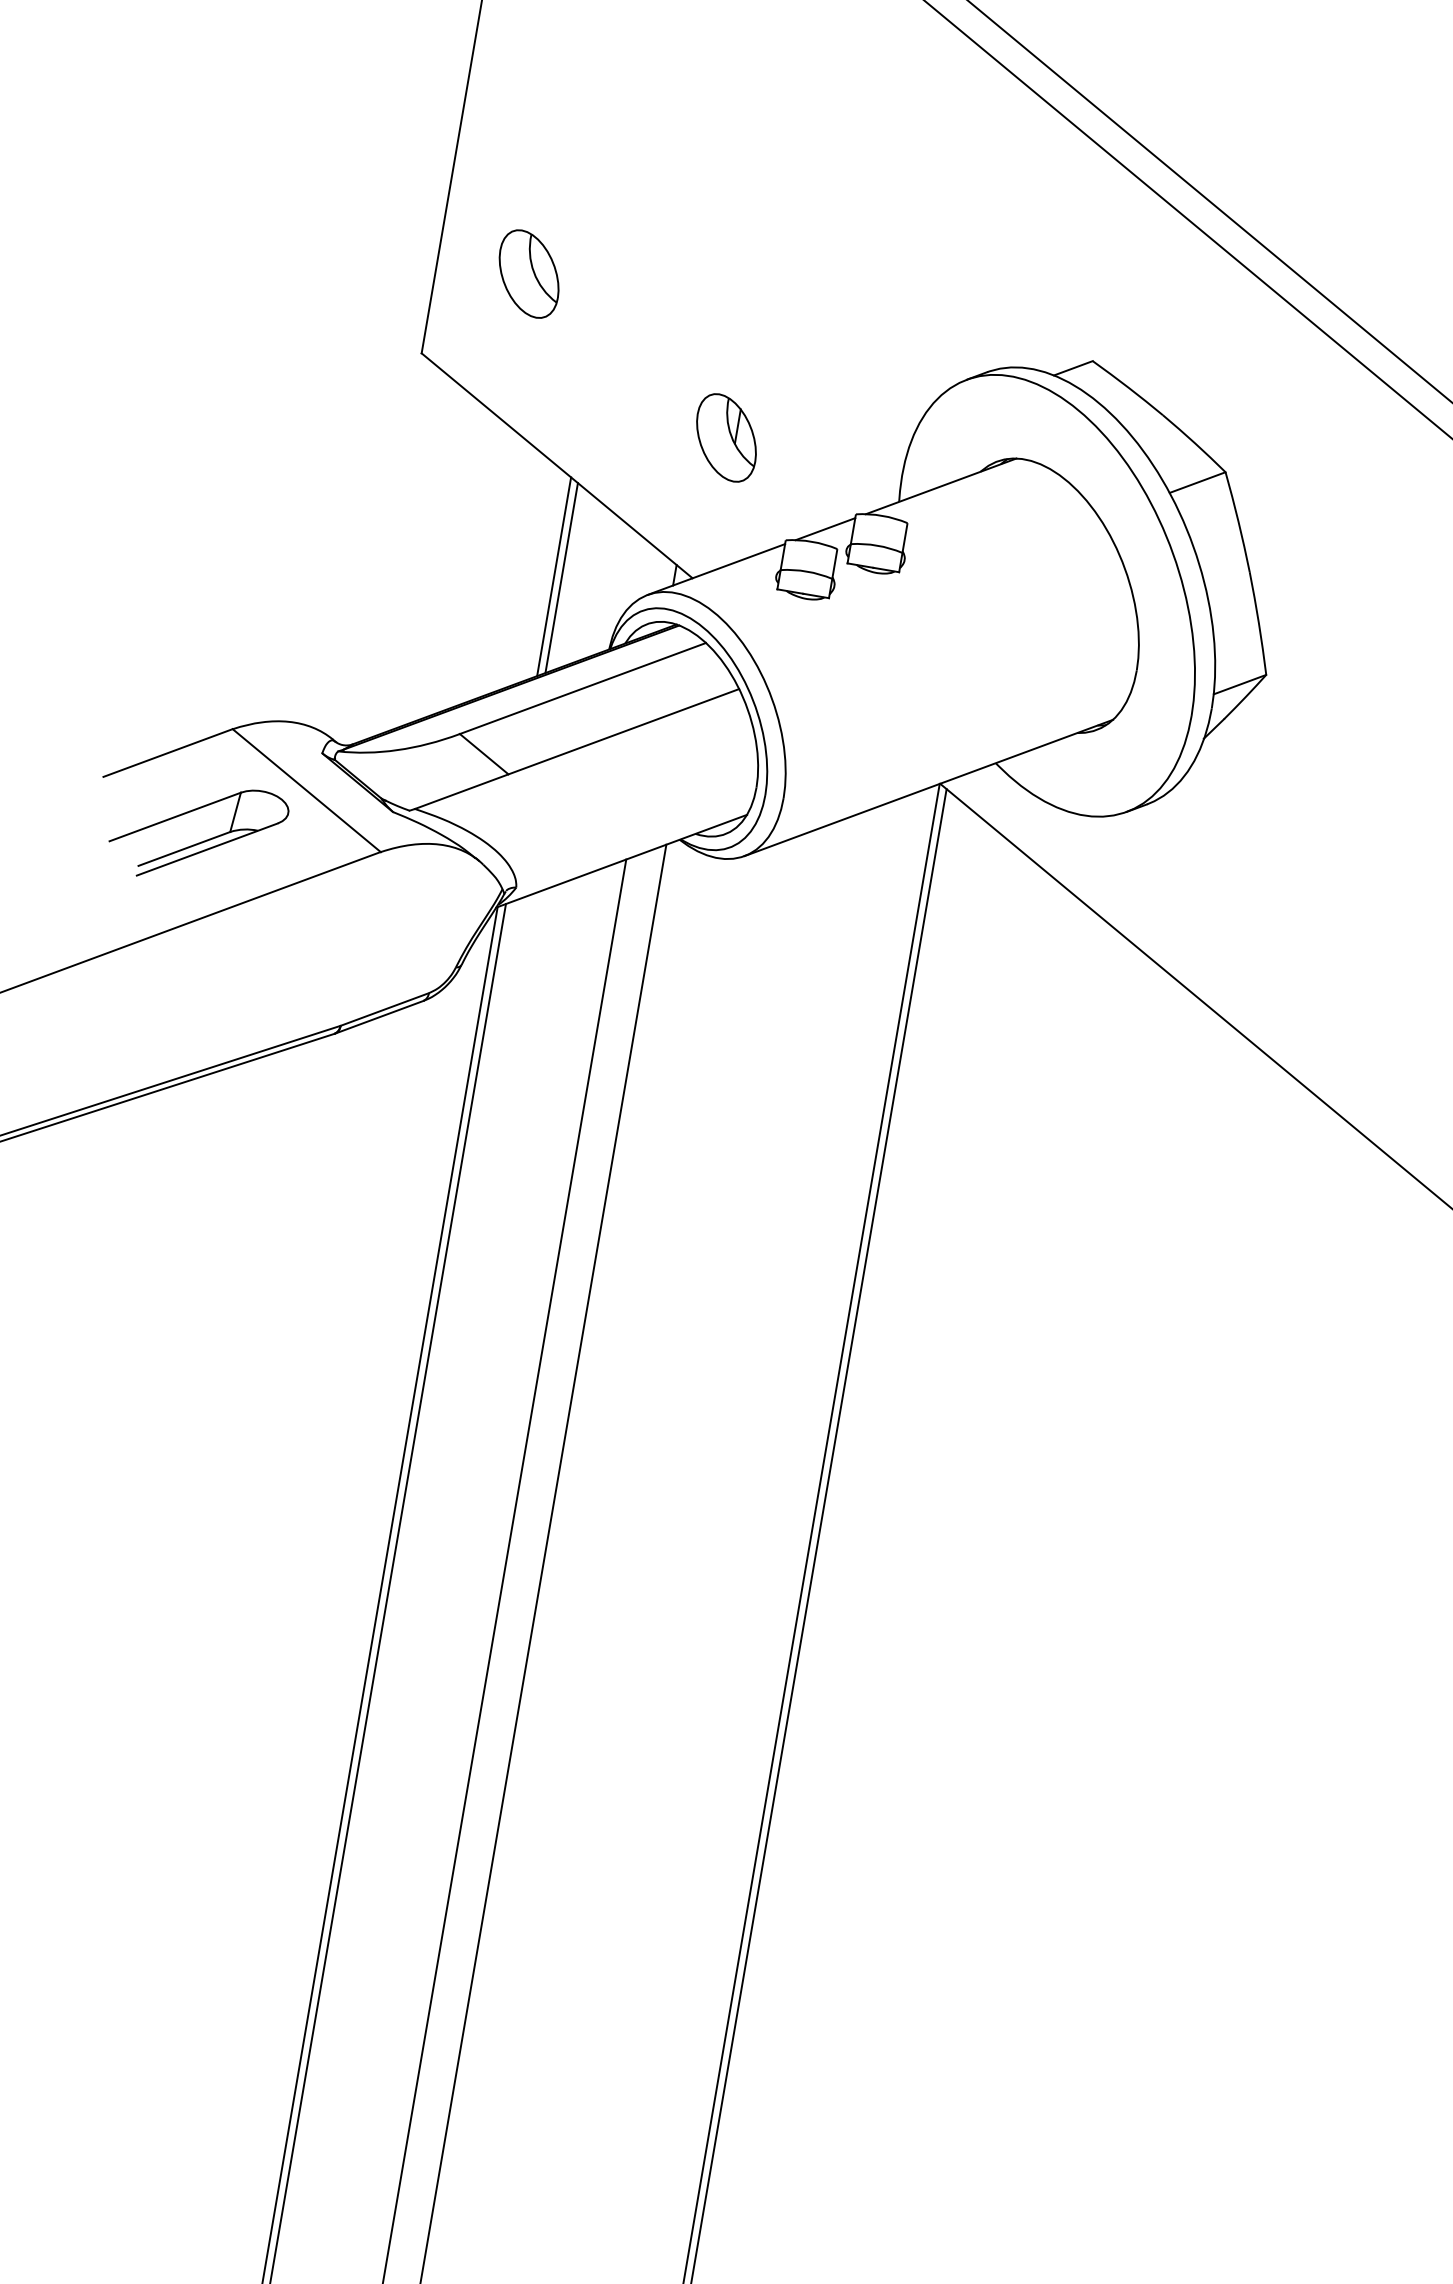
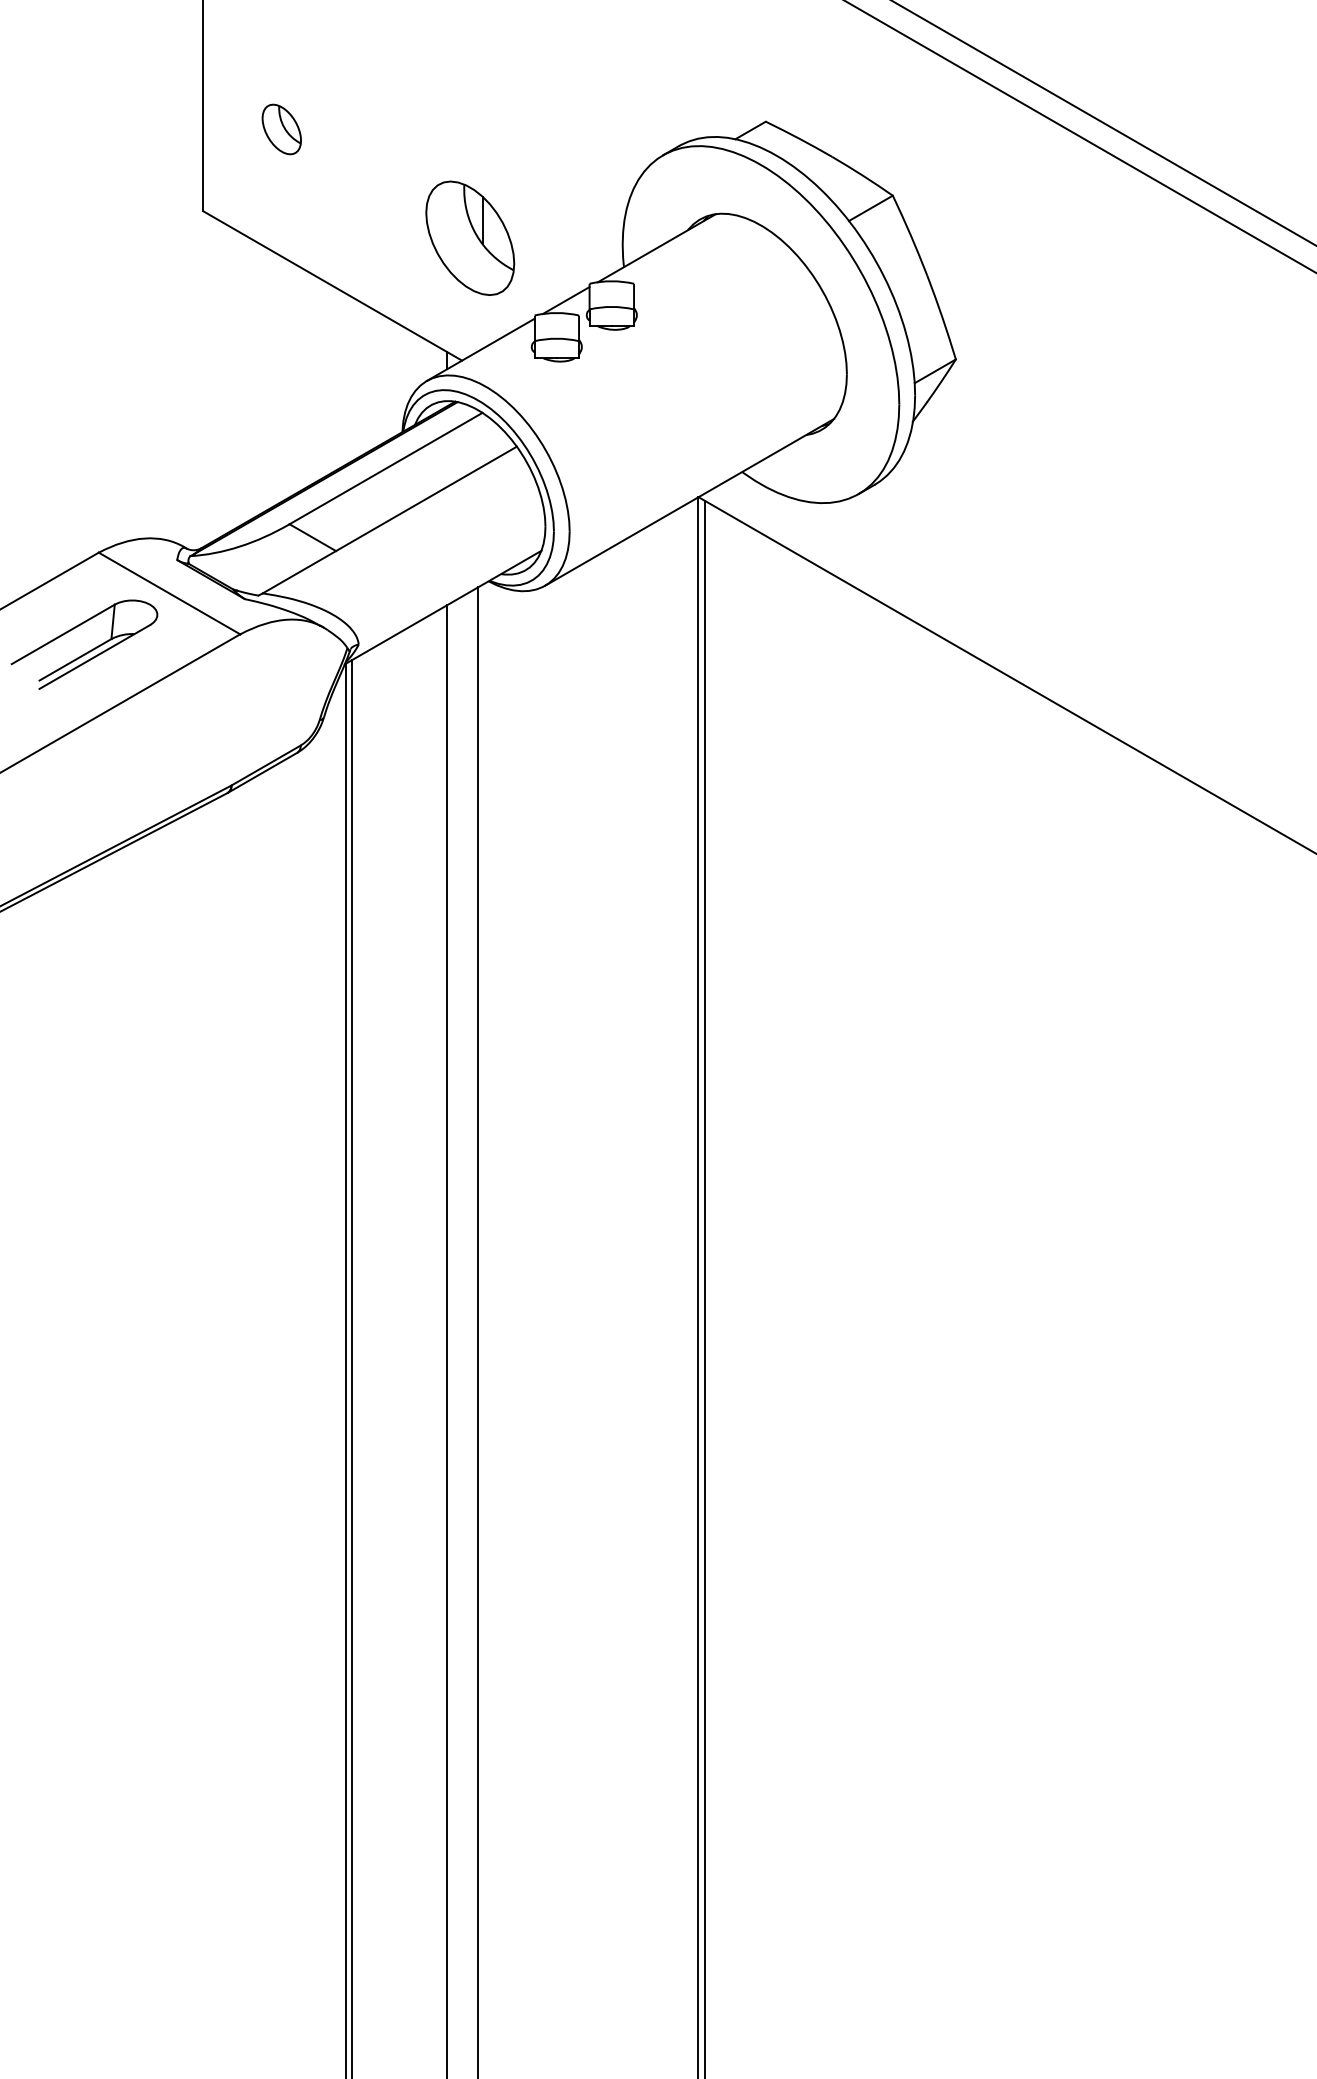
part: (528, 274) -> (281, 129), size x0.7
part: (726, 438) -> (470, 238), size x1.6
line: (553, 575) -> (345, 378), removed
line: (561, 578) -> (352, 379), removed

